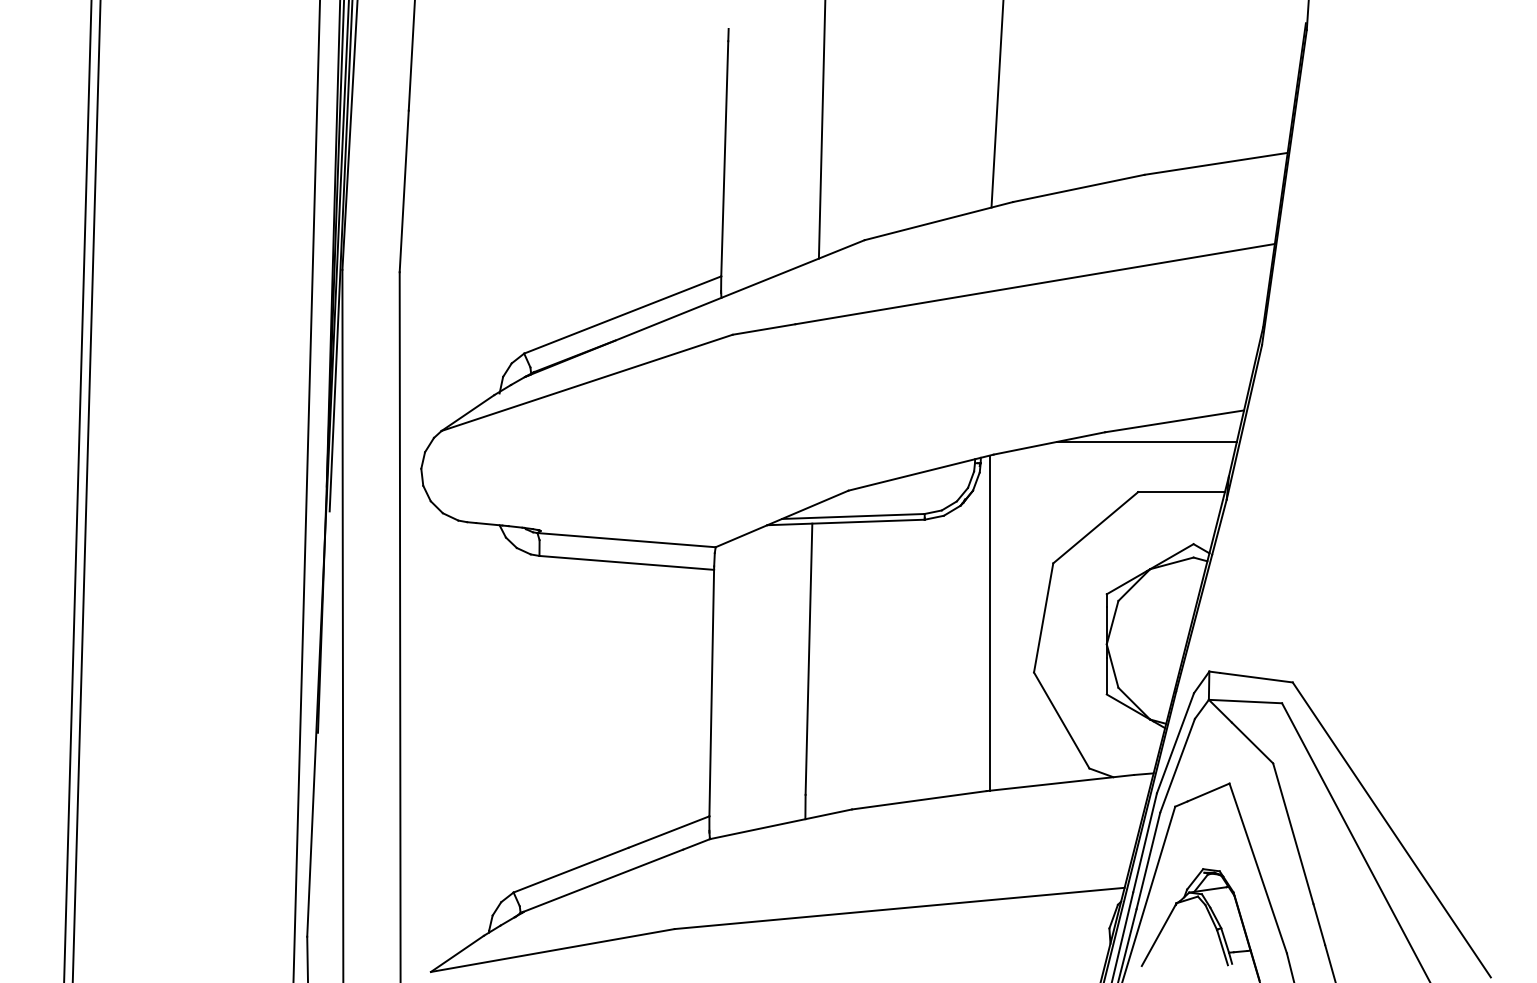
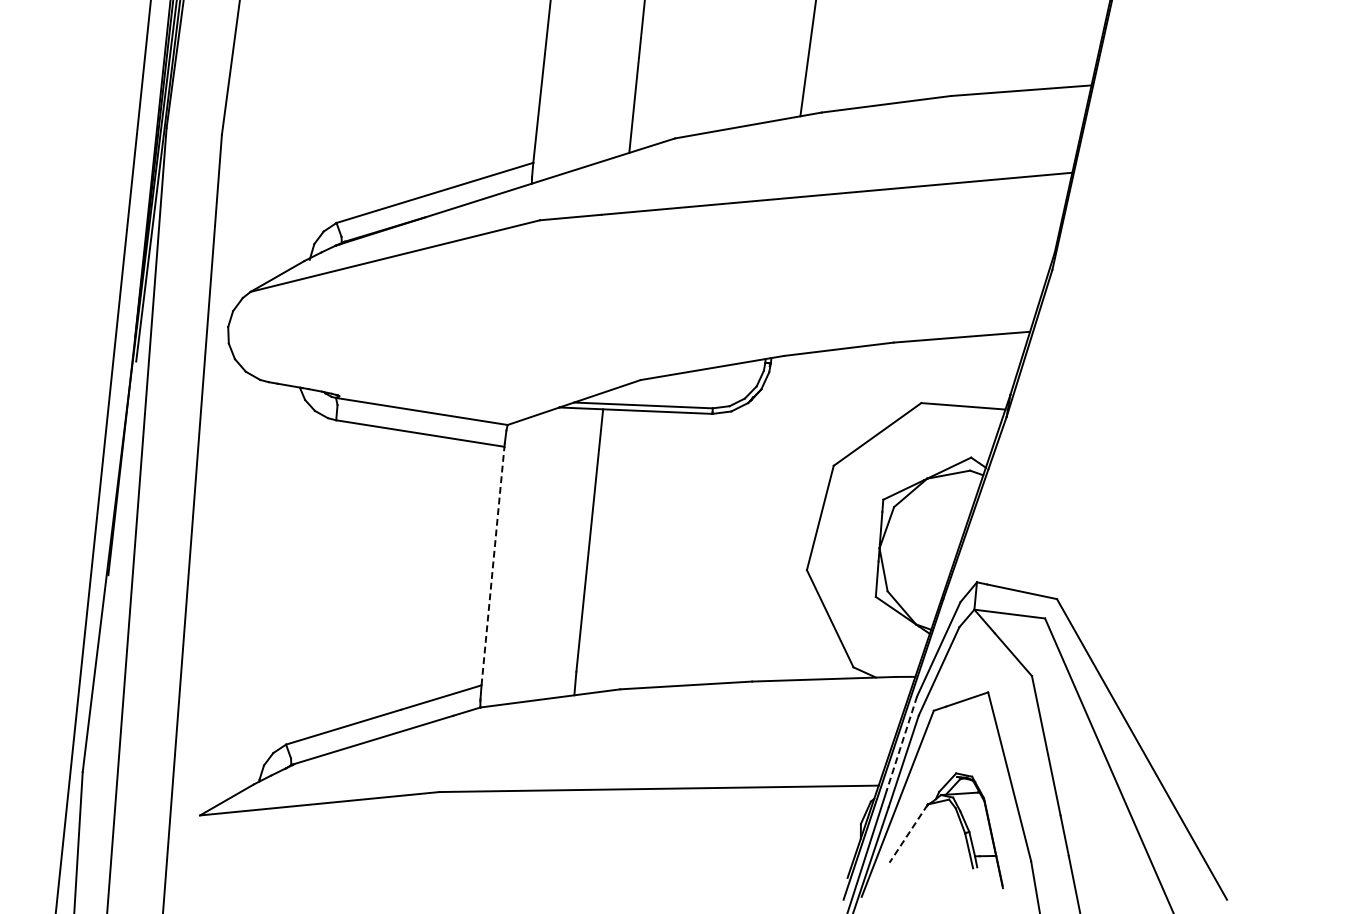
line: (1146, 441) -> (933, 354), removed
line: (989, 622) -> (767, 518), removed
line: (711, 692) -> (492, 565), solid -> dashed
line: (1145, 842) -> (902, 743), solid -> dashed
line: (1159, 934) -> (909, 833), solid -> dashed

